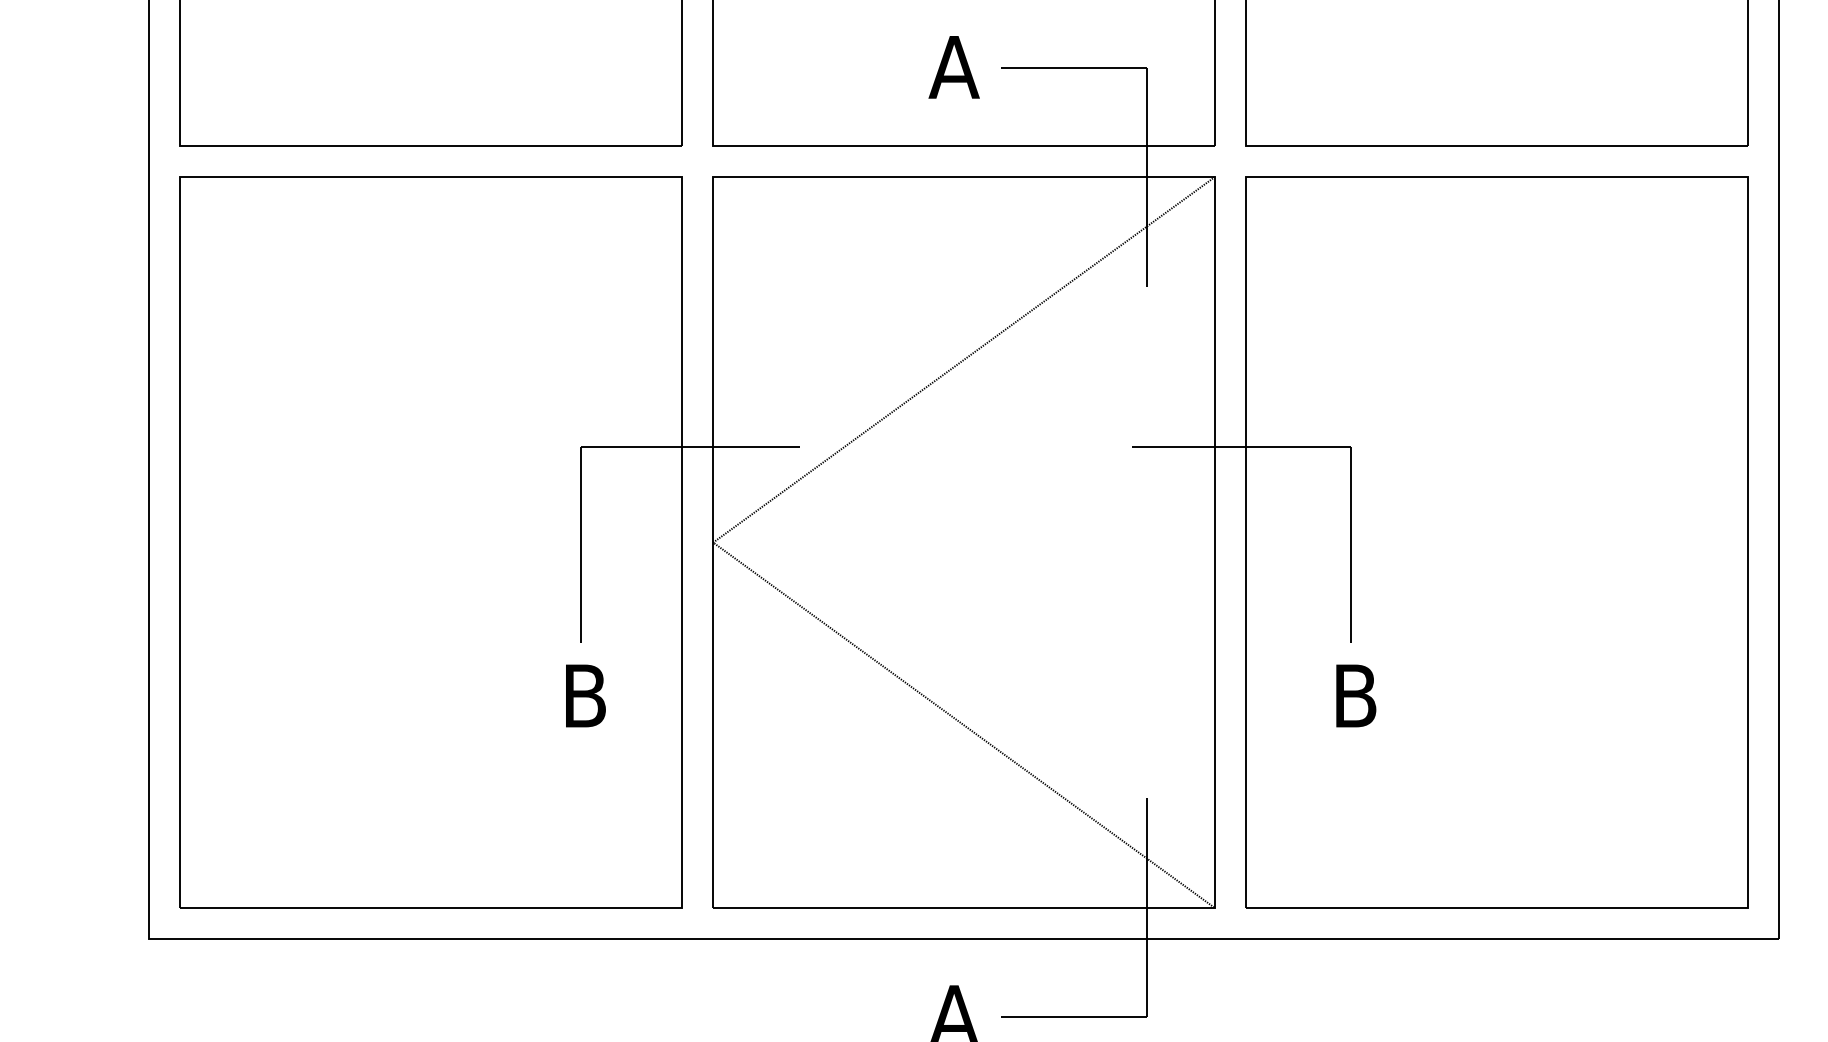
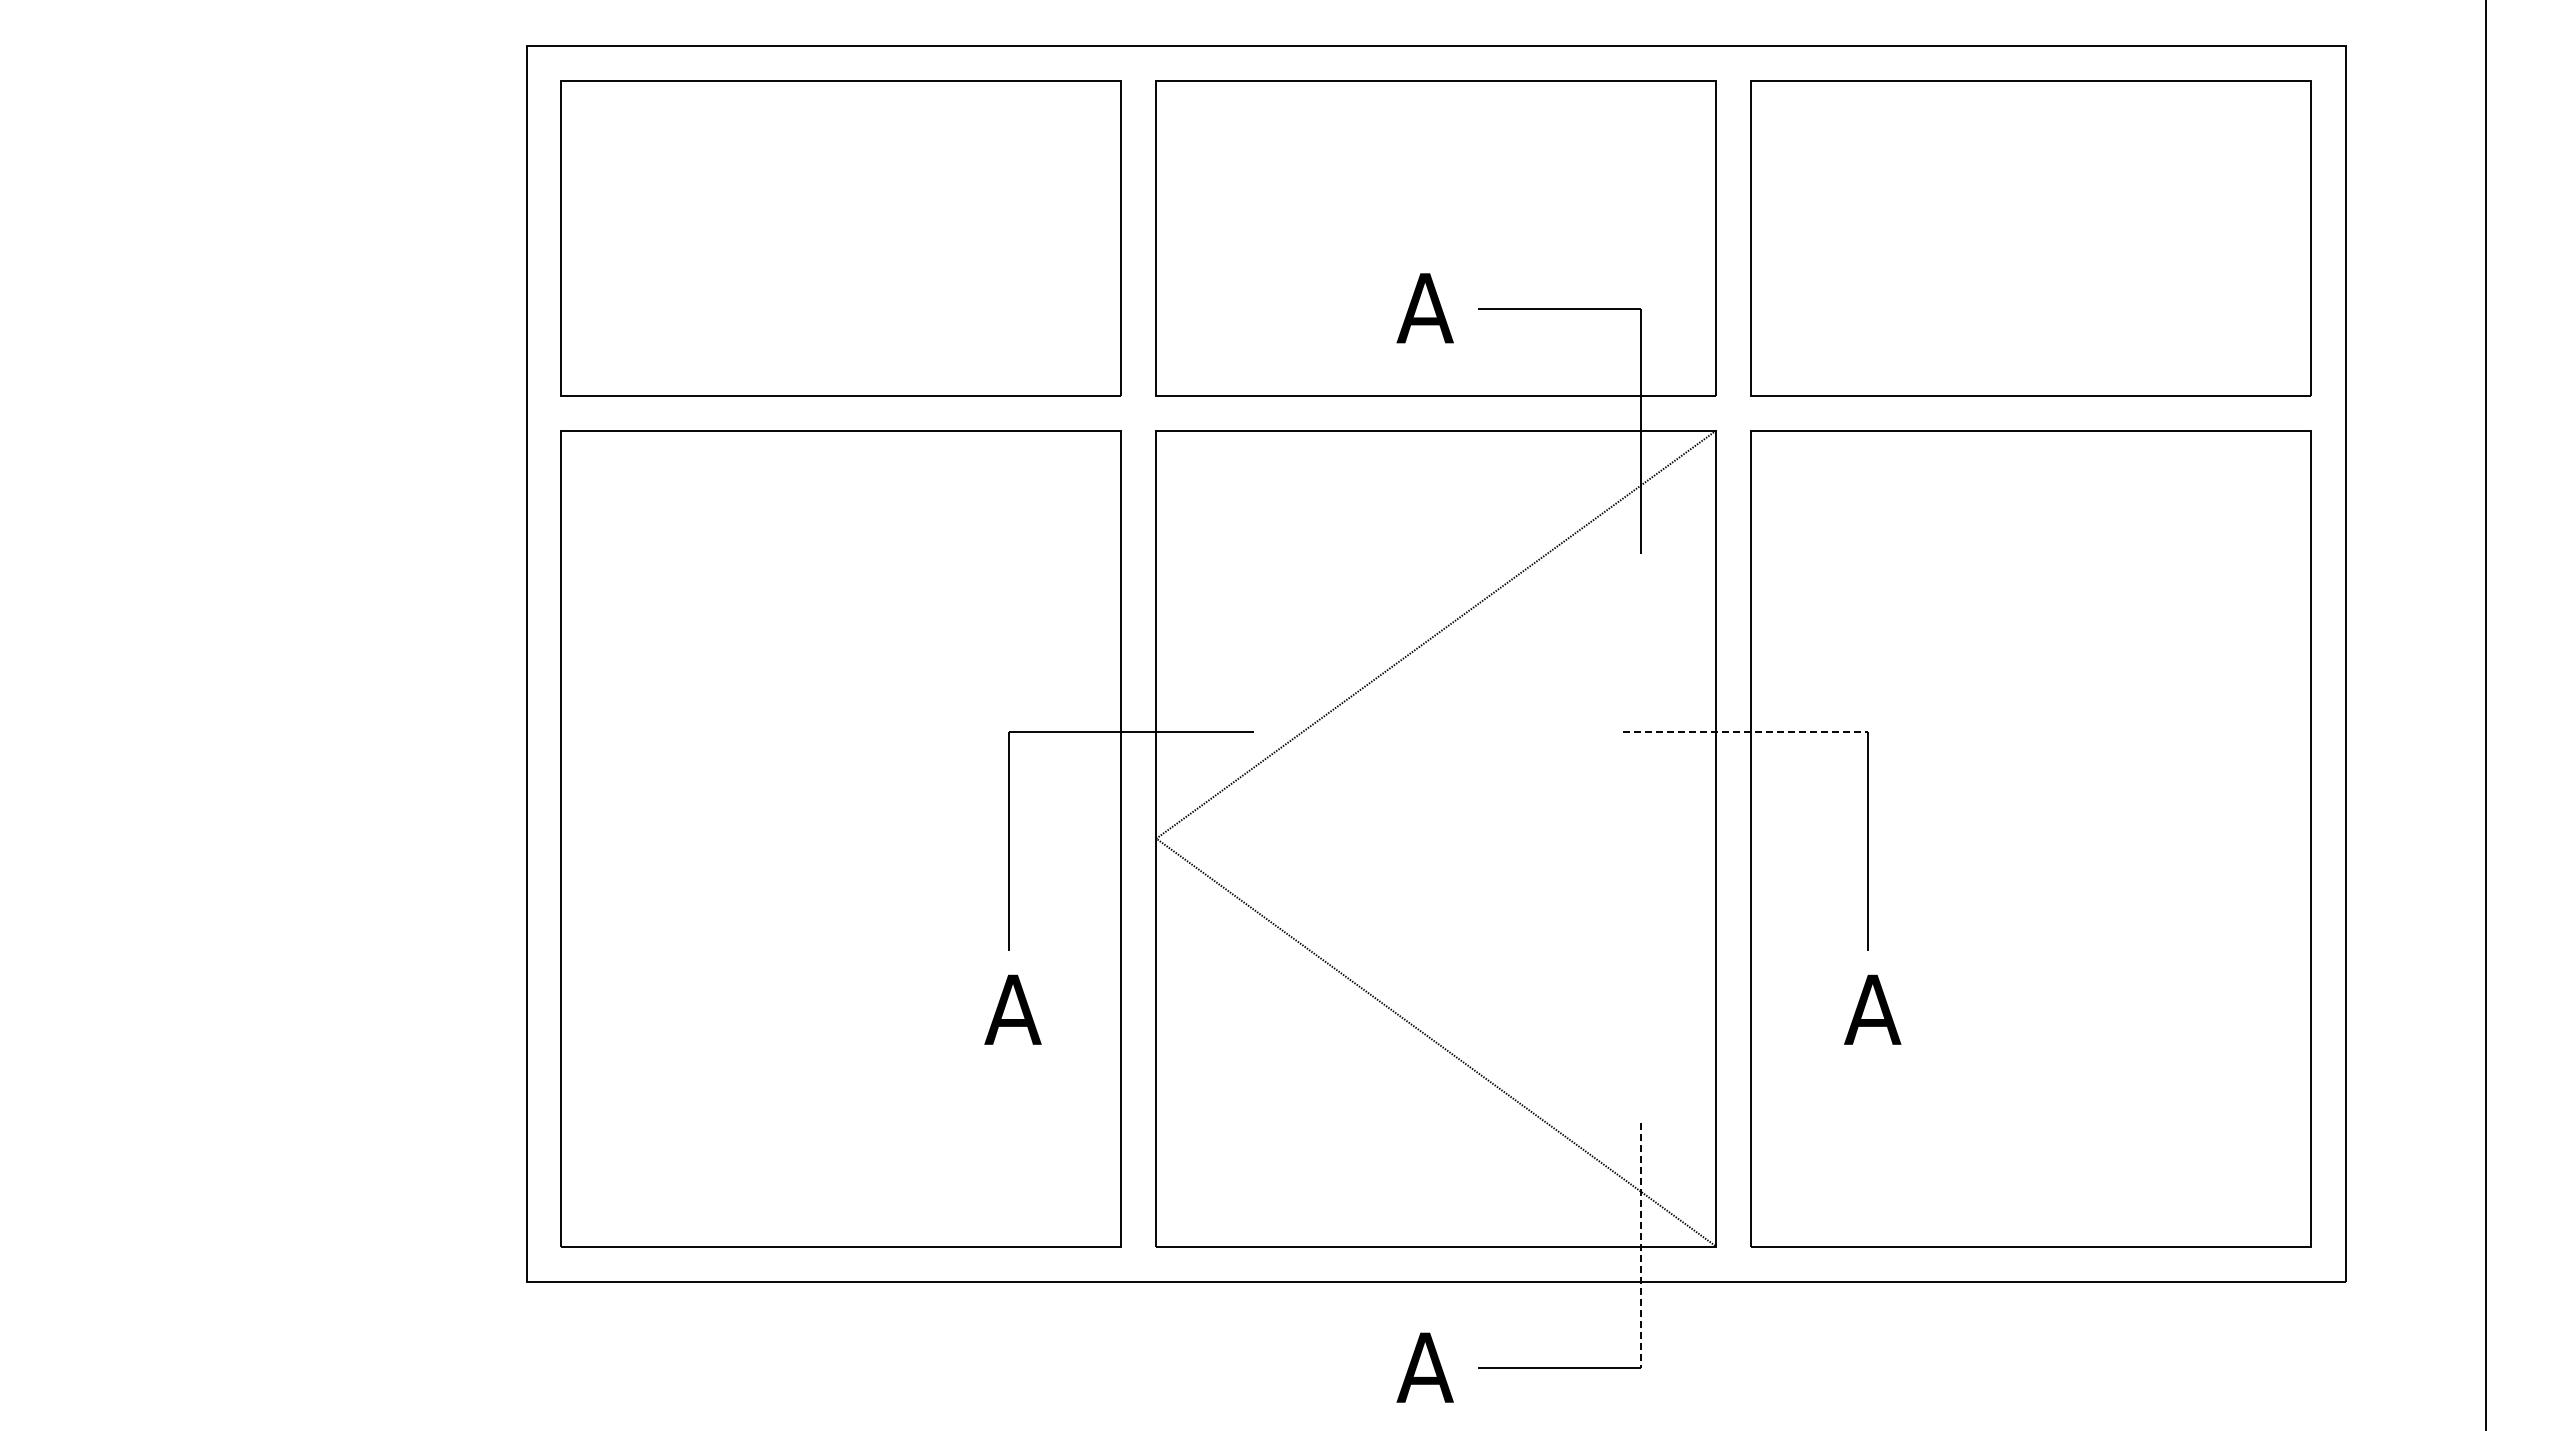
line: (1242, 446) -> (1746, 731), solid -> dashed
text: (584, 695) -> (1012, 1009), B -> A
text: (1354, 695) -> (1872, 1009), B -> A
line: (1147, 908) -> (1640, 1246), solid -> dashed

